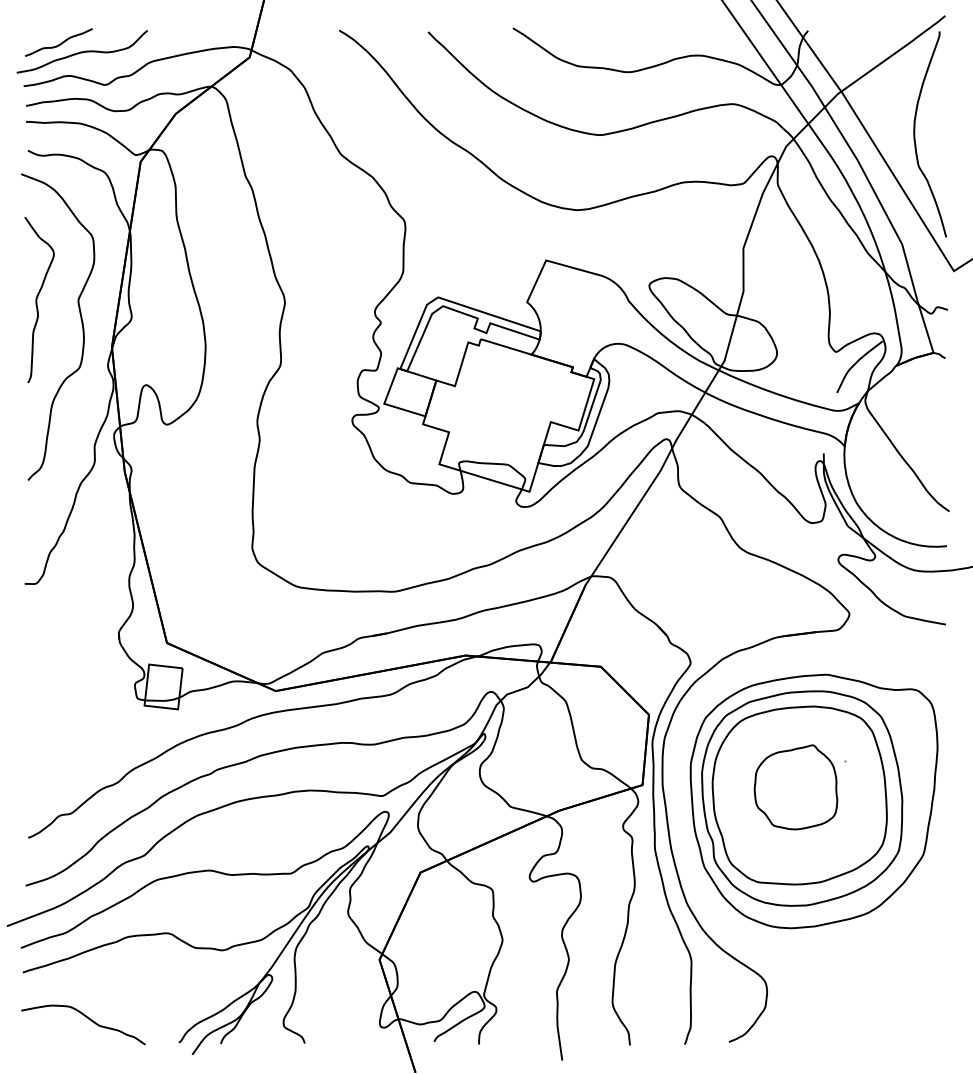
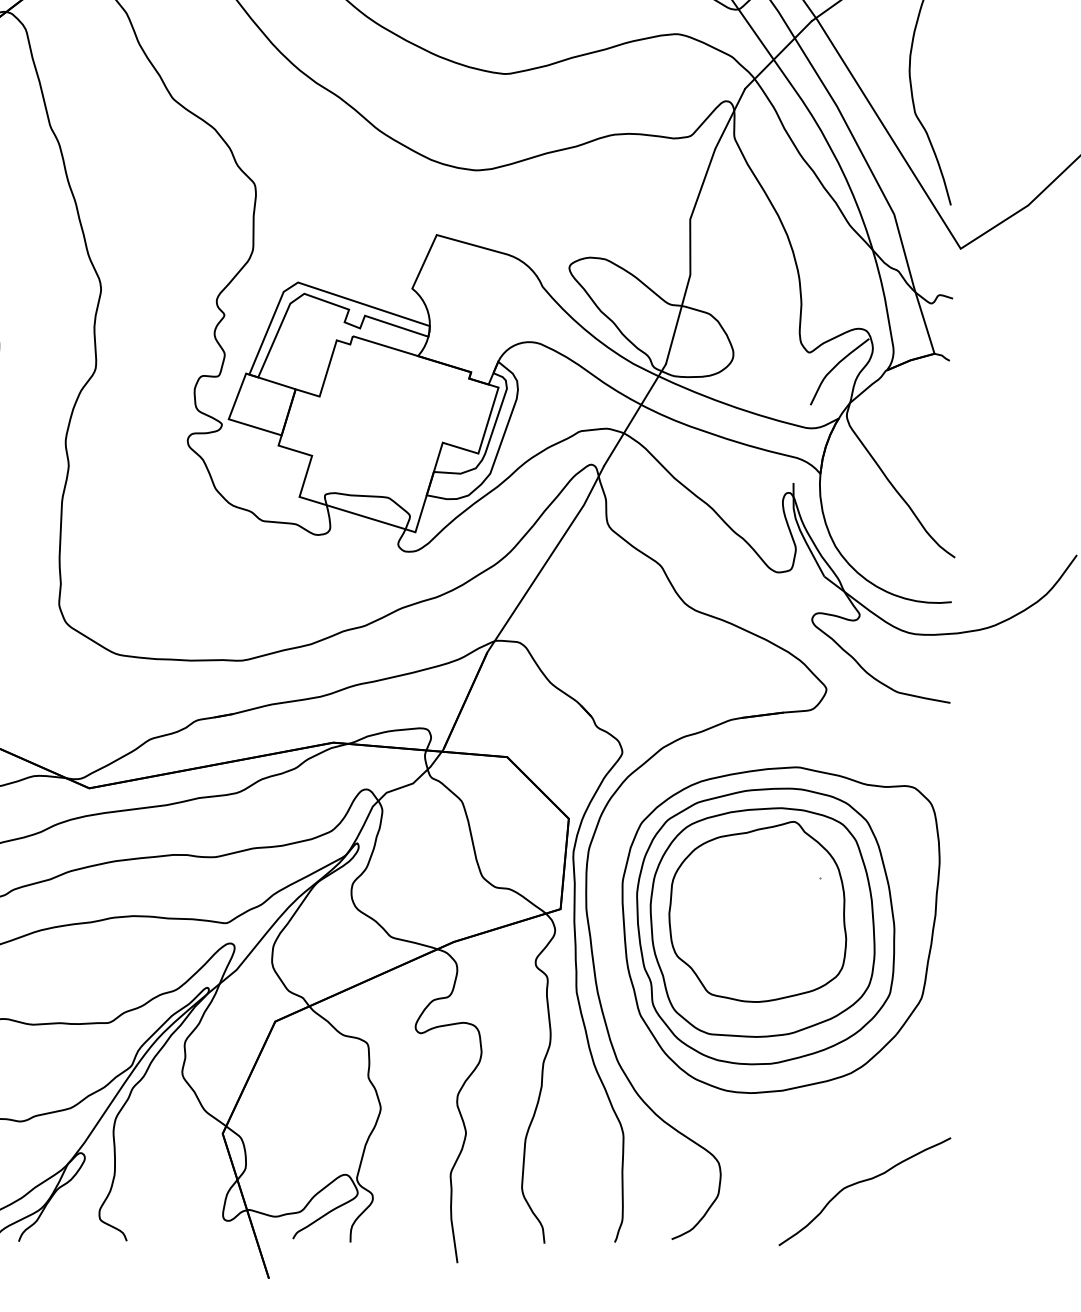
part: (795, 787) -> (757, 912), size x1.67
curve: (876, 998) -> (861, 1183), added

